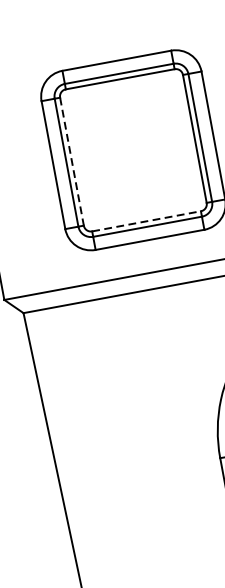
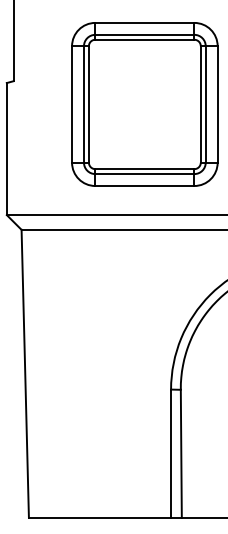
line: (71, 161) -> (88, 104), dashed -> solid
line: (146, 221) -> (144, 169), dashed -> solid

